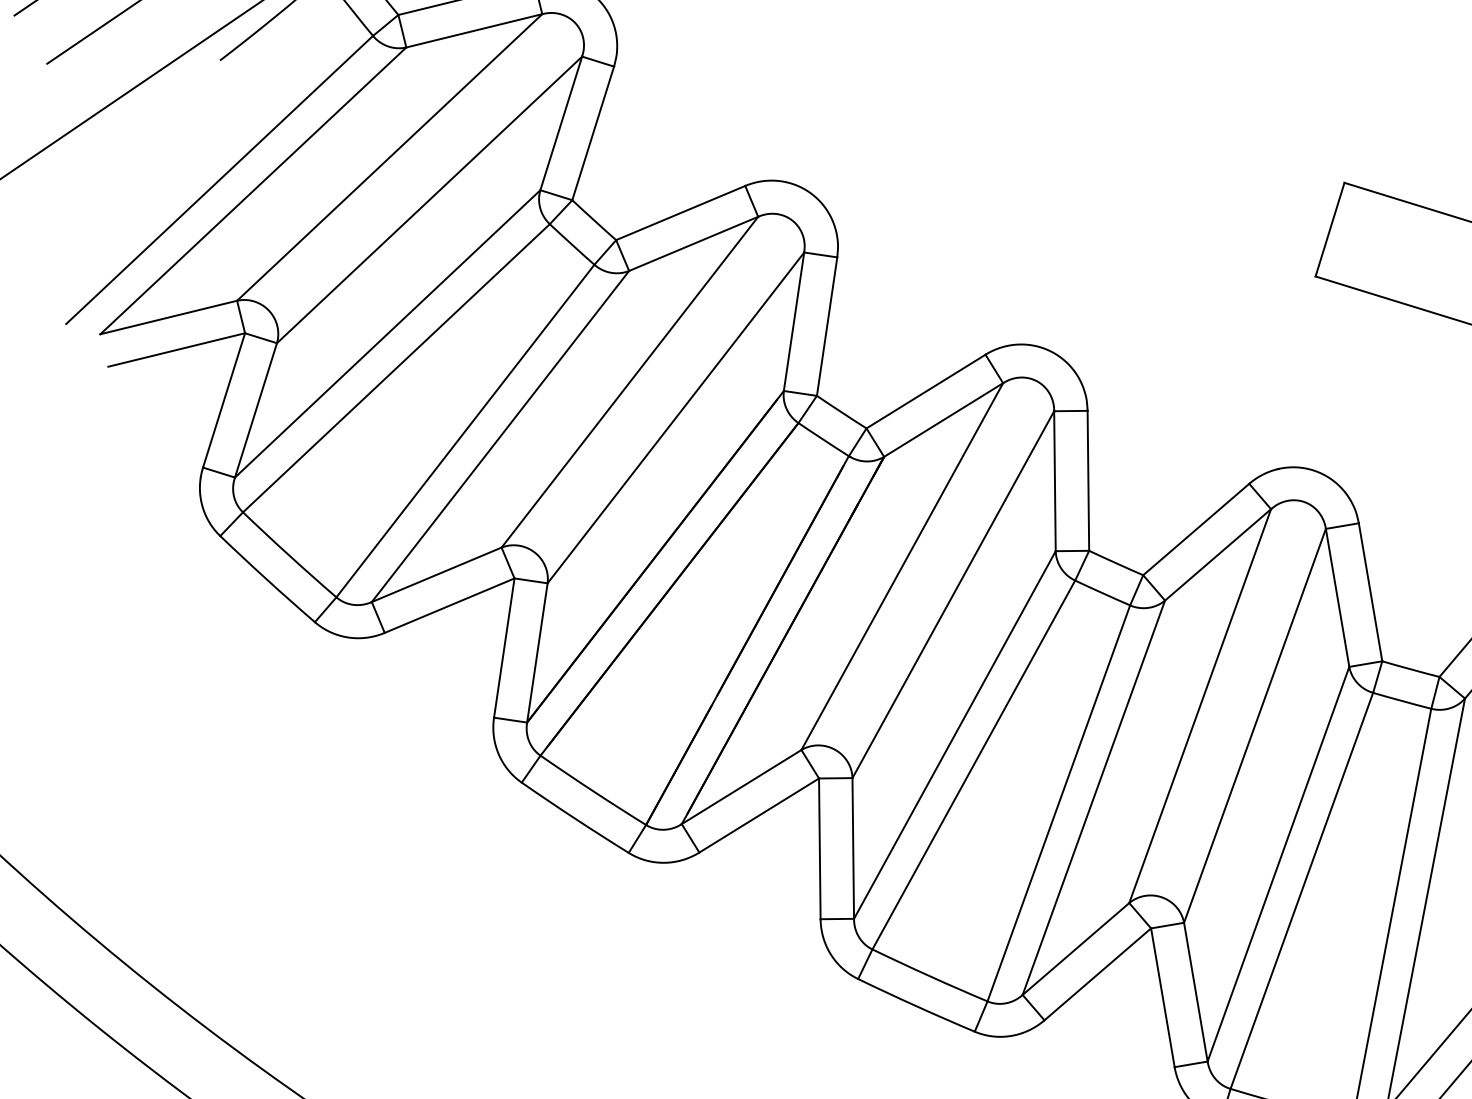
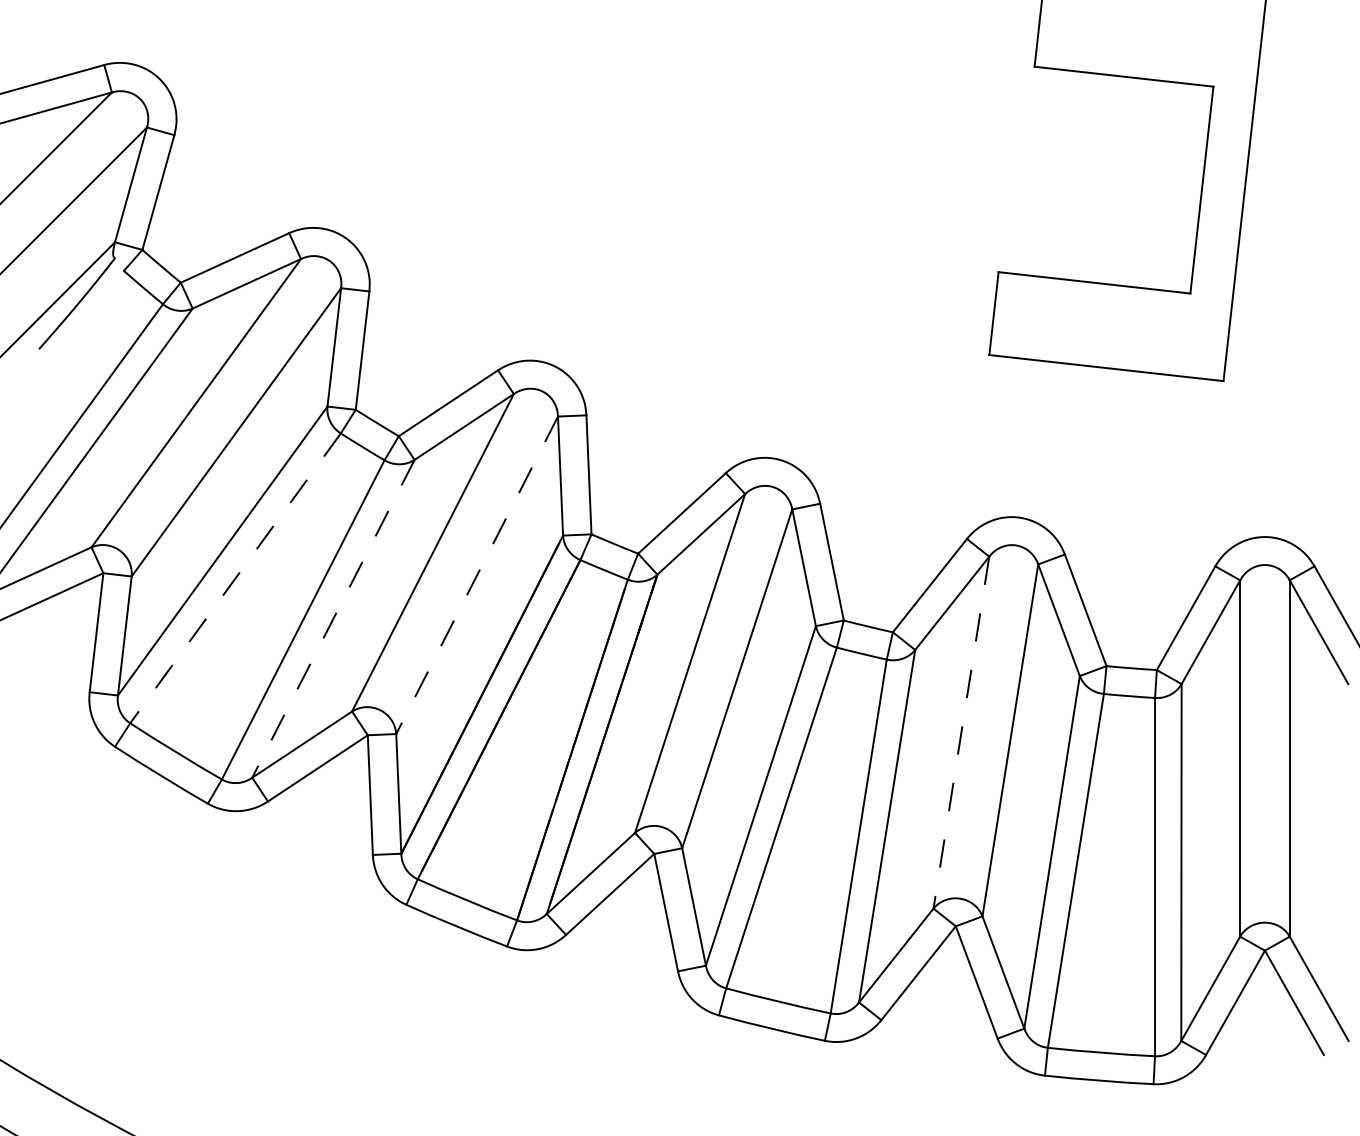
line: (396, 368) -> (235, 578), solid -> dashed
line: (675, 417) -> (476, 575), solid -> dashed
line: (500, 437) -> (333, 619), solid -> dashed
line: (1200, 707) -> (961, 733), solid -> dashed

